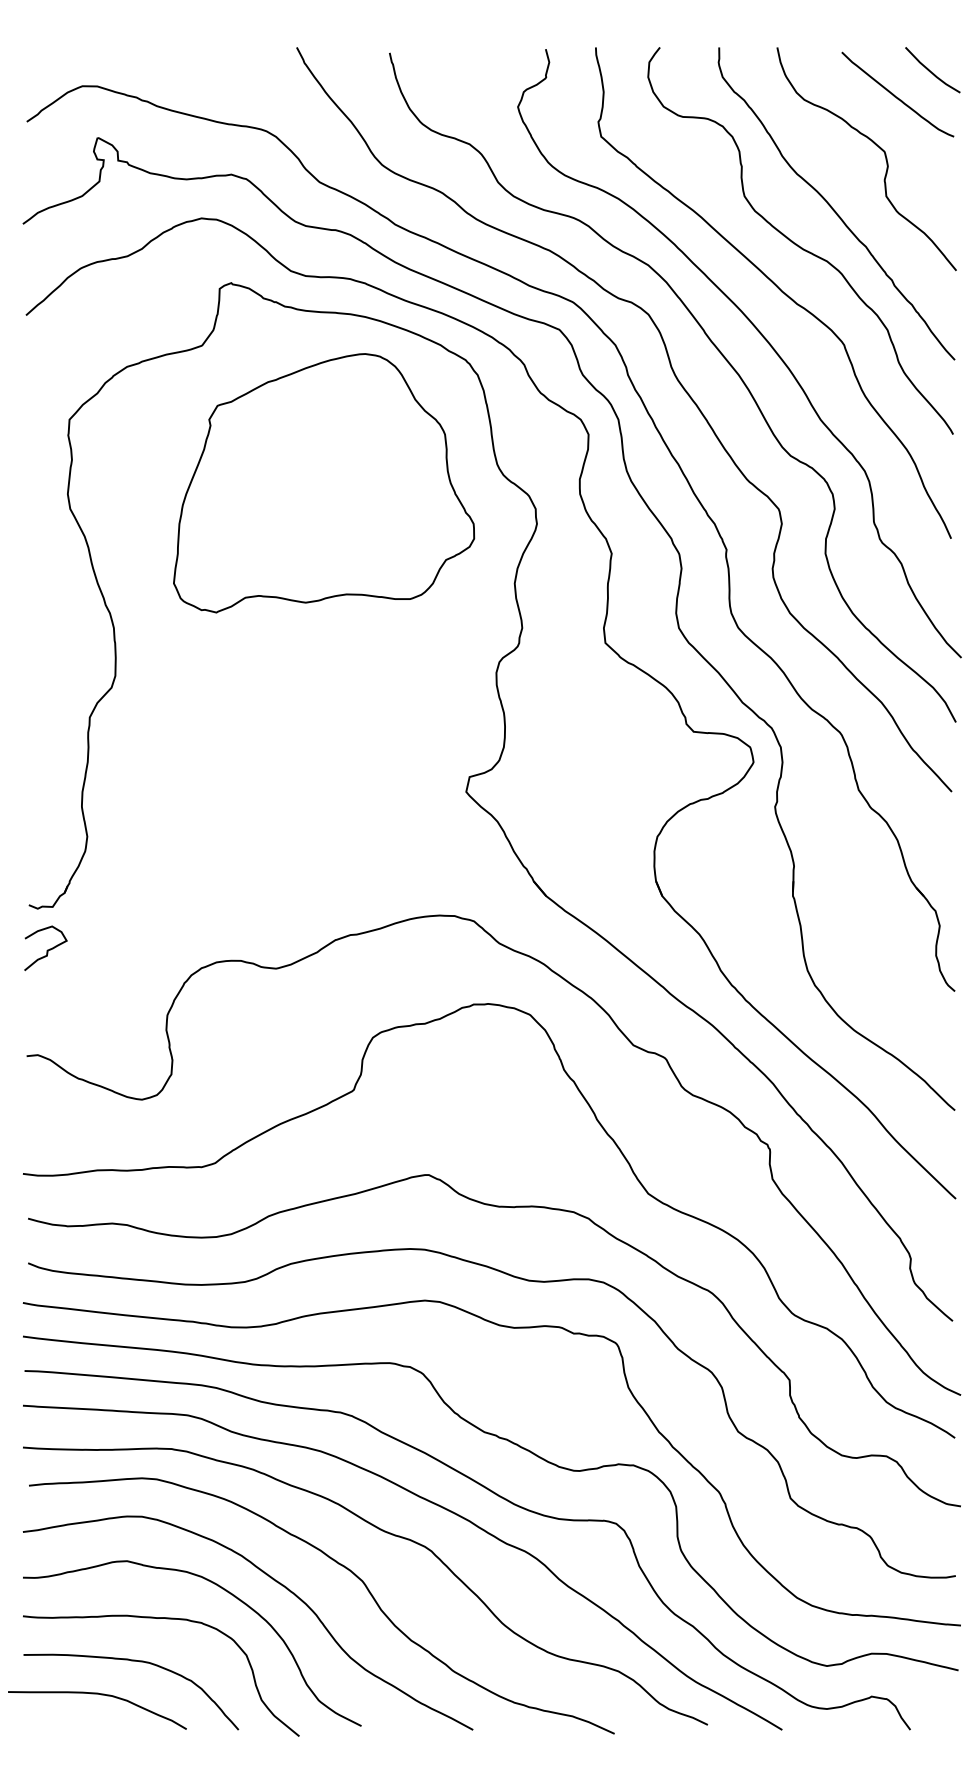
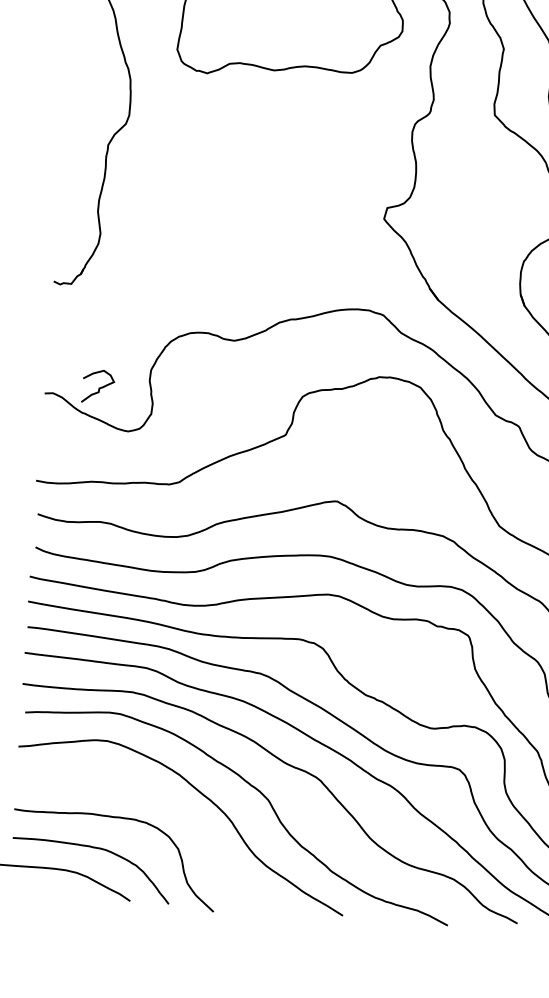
curve: (47, 949) -> (99, 387), moved
curve: (225, 1591) -> (165, 800), removed

